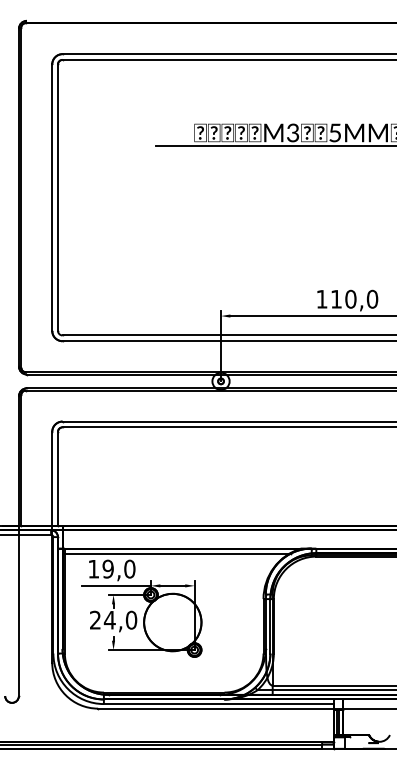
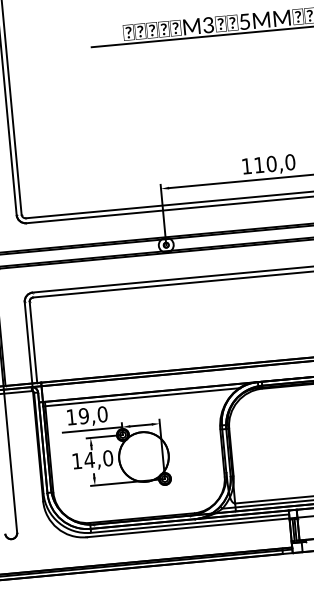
text: (95, 619) -> (77, 460), 24,0 -> 14,0

